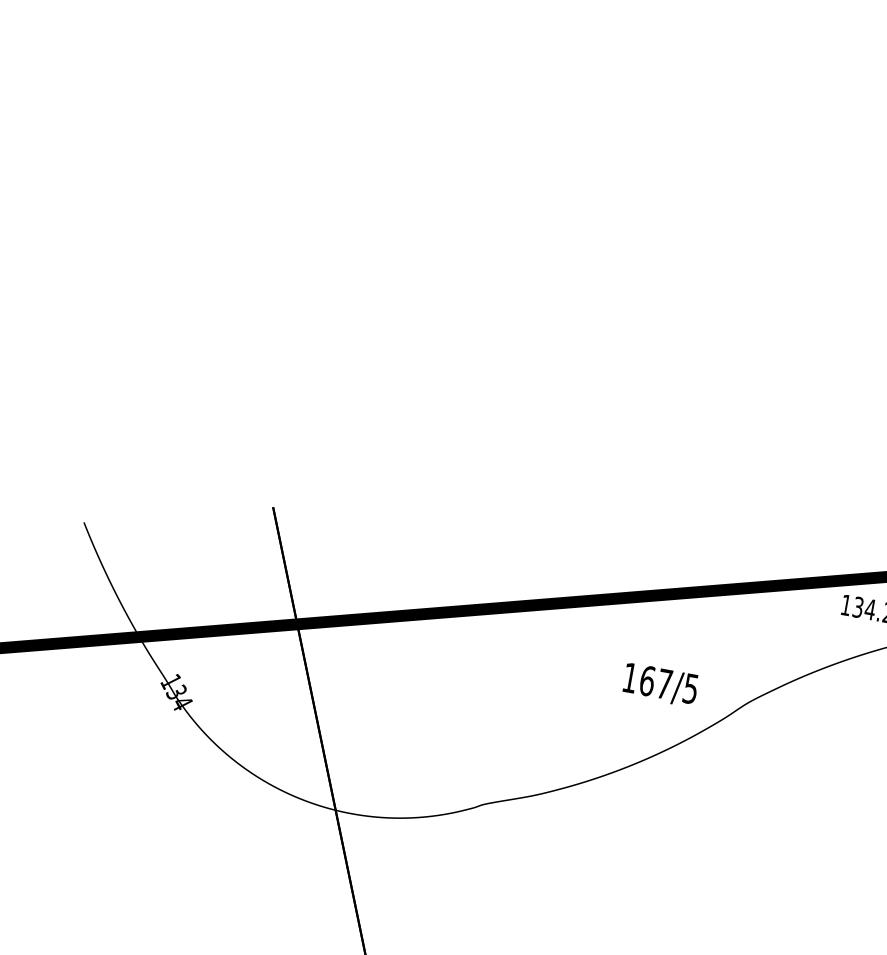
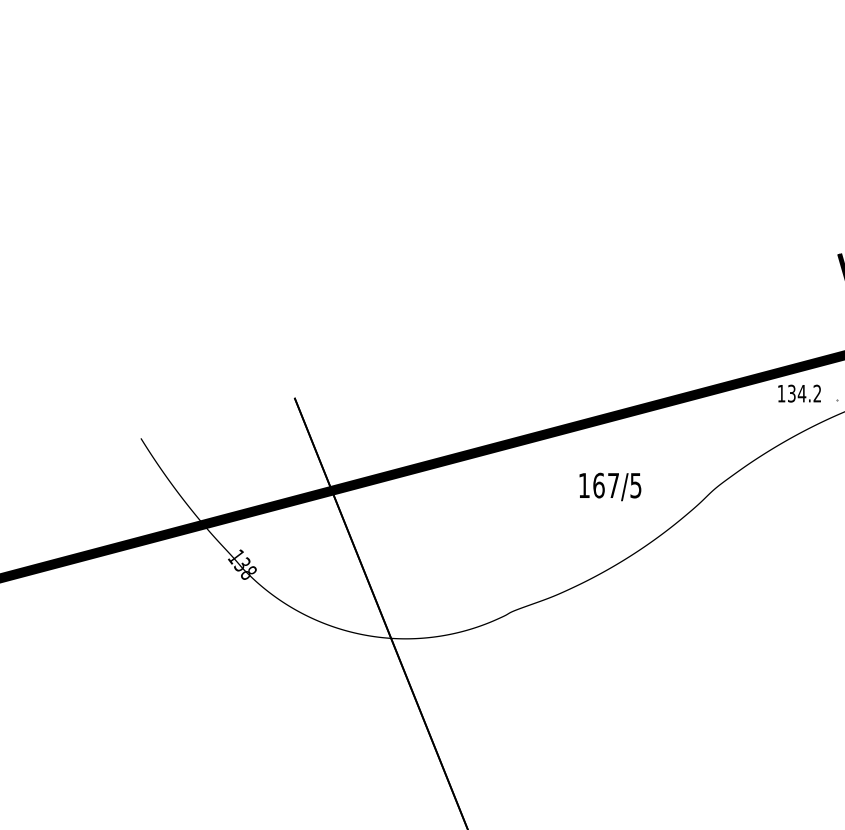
text: (660, 684) -> (610, 486), moved
text: (182, 704) -> (249, 573), 134 -> 138

